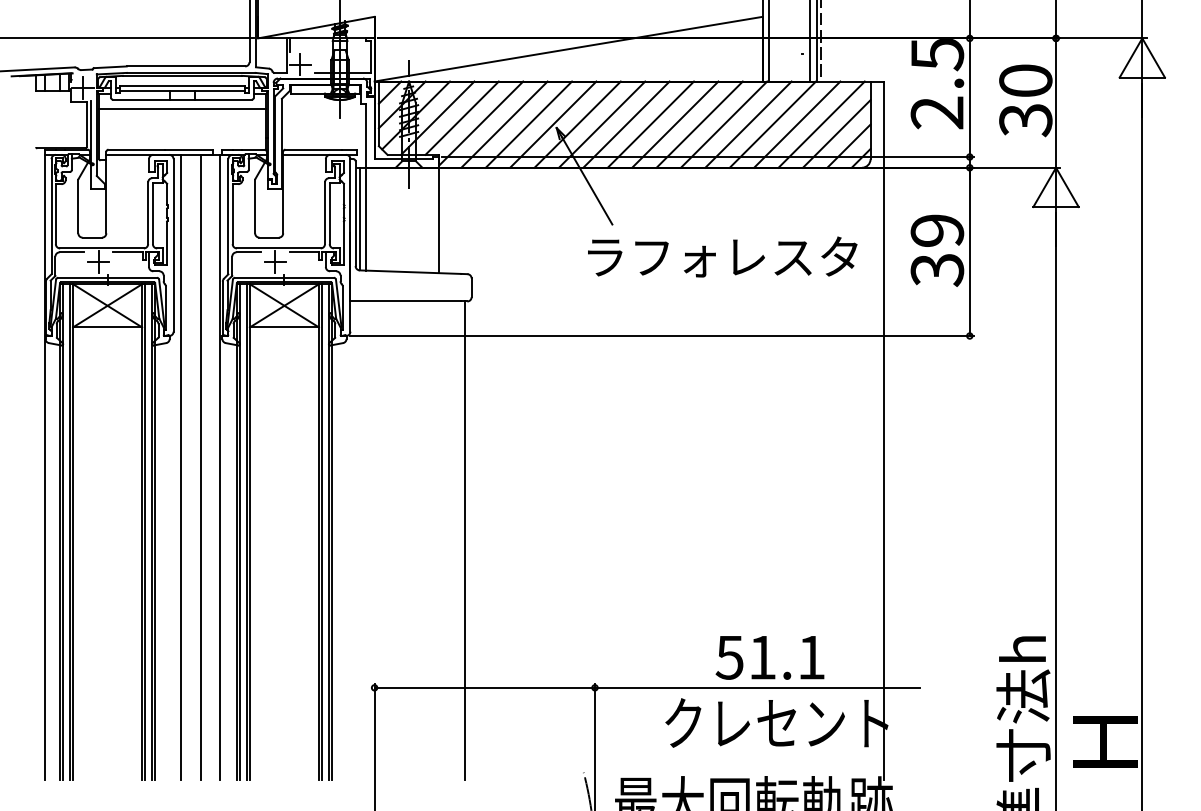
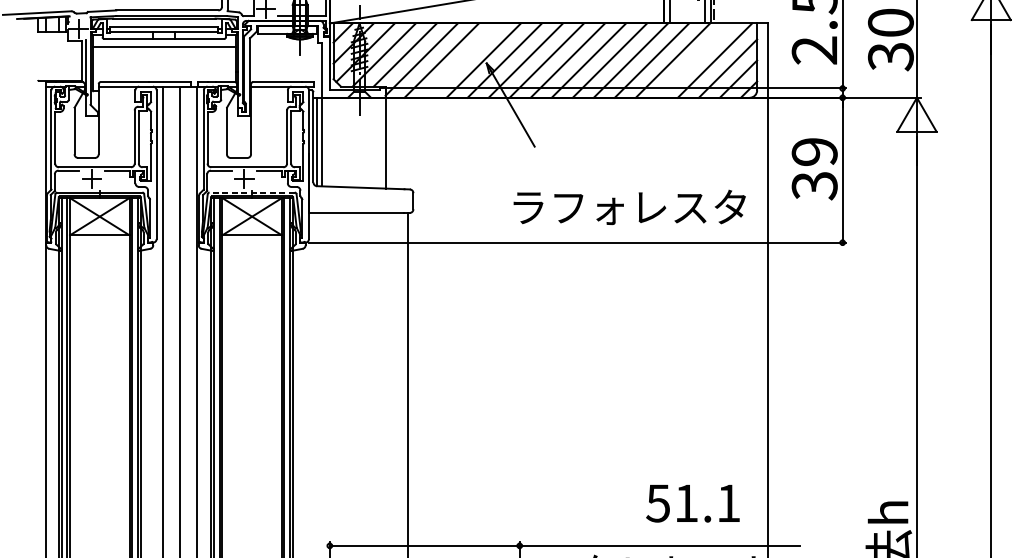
line: (528, 124) -> (462, 60), removed
line: (797, 124) -> (694, 60), removed
text: (722, 256) -> (629, 206), moved
line: (283, 277) -> (251, 192), solid -> dashed
text: (769, 657) -> (692, 503), moved

